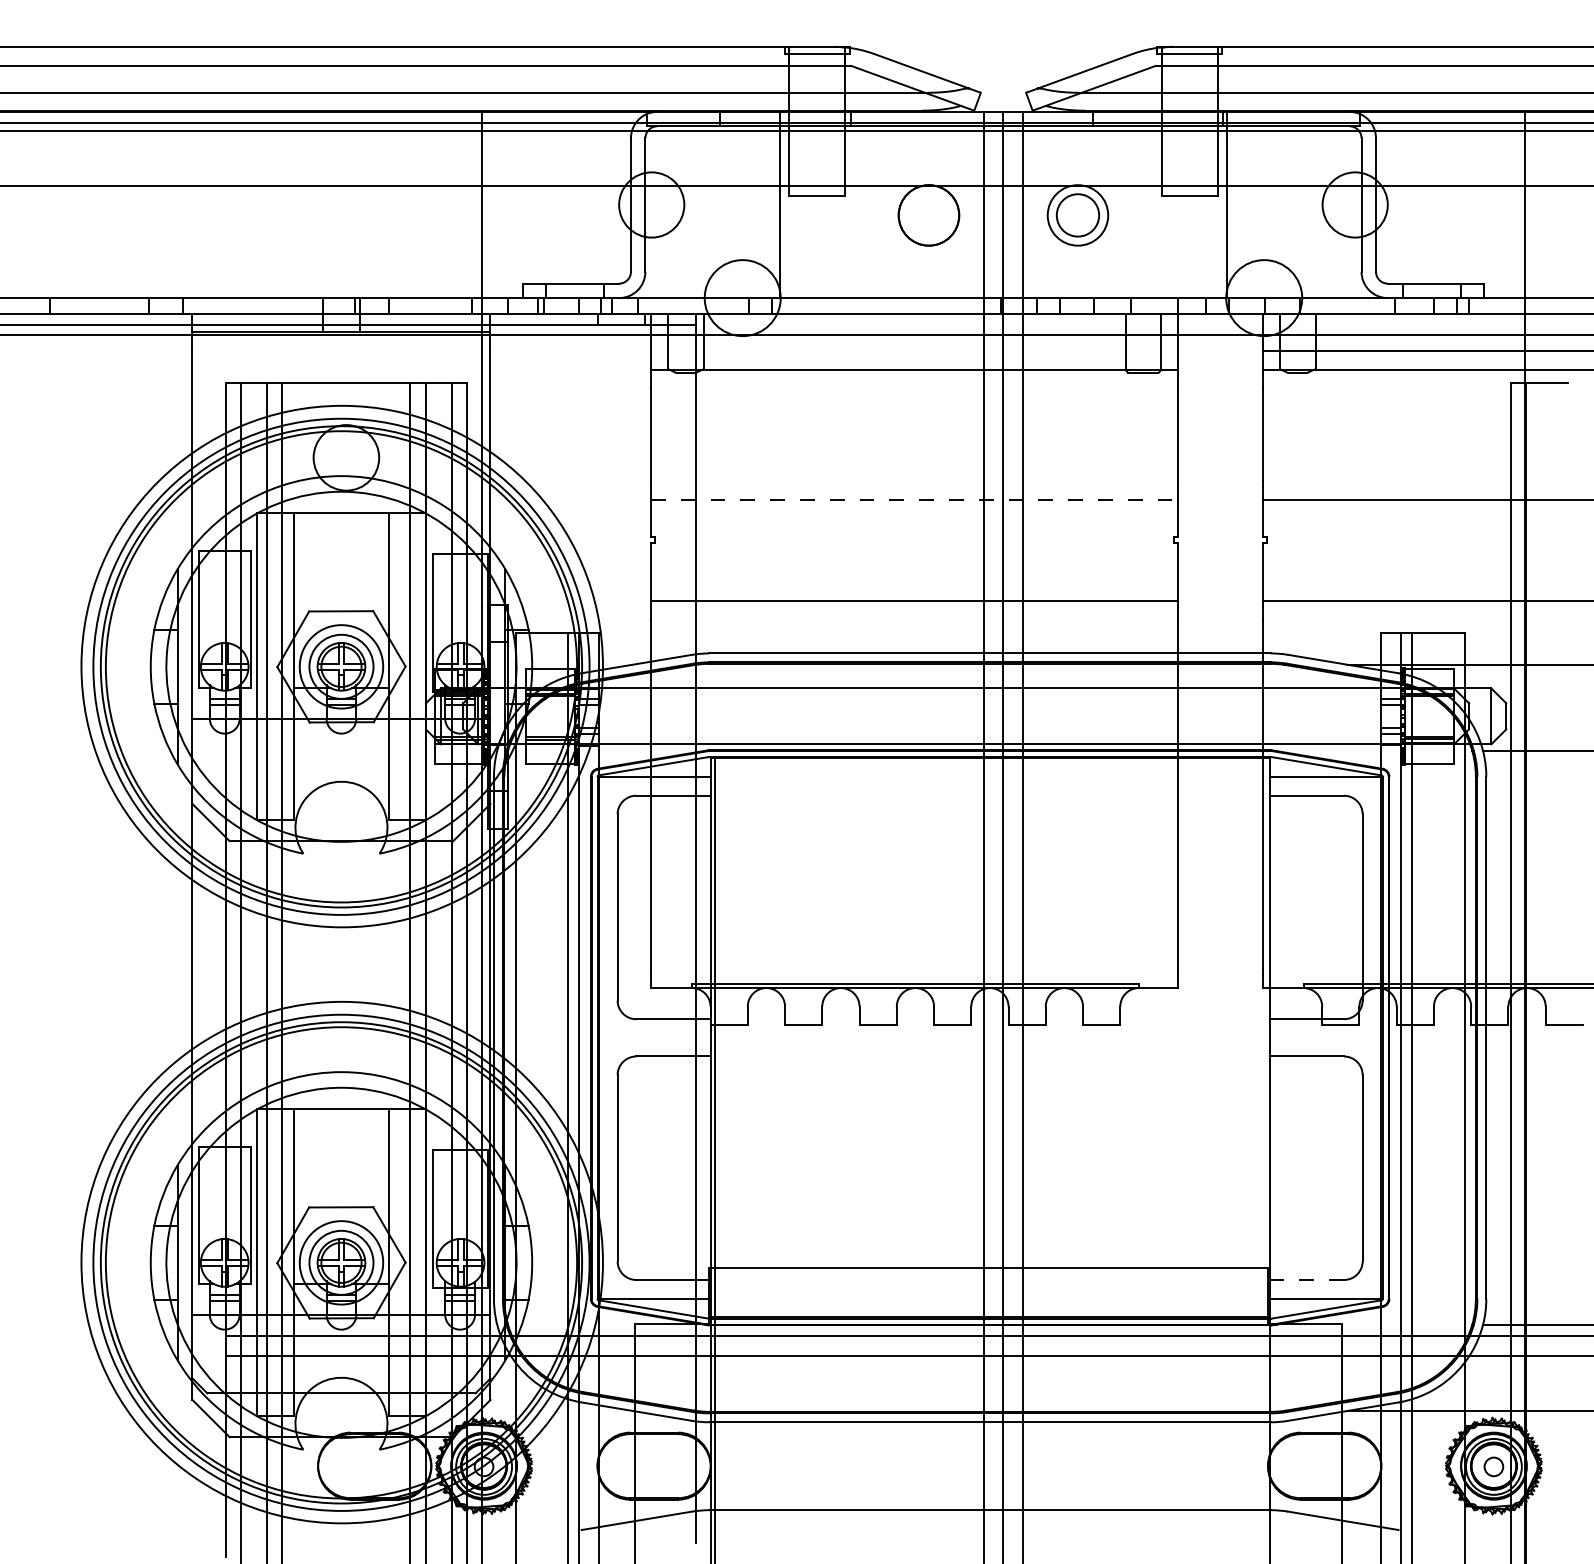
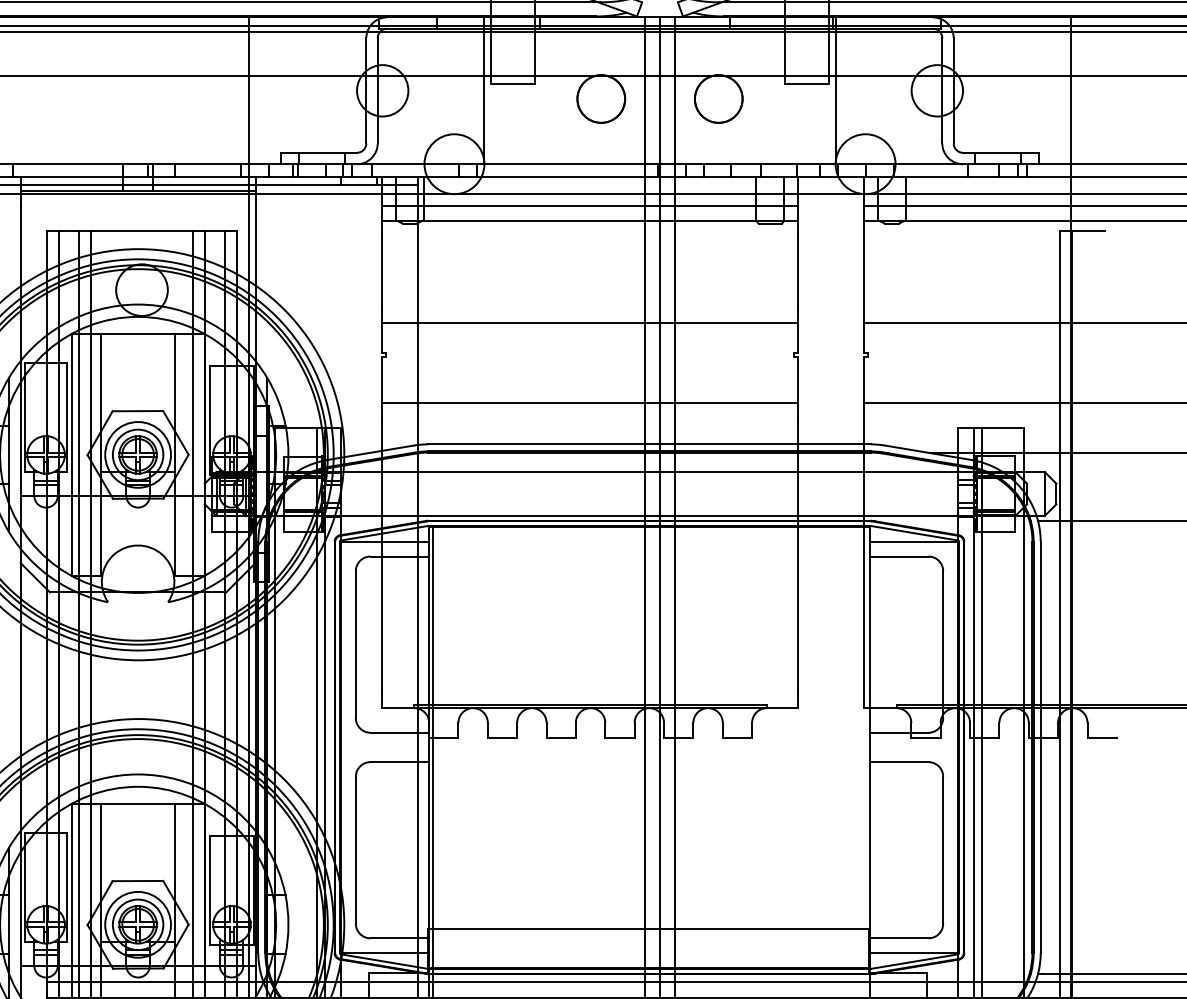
circle: (1077, 215) -> (718, 99), size x1.43
line: (914, 350) -> (589, 205), added
line: (914, 499) -> (589, 323), dashed -> solid
line: (1306, 1279) -> (898, 937), dashed -> solid

